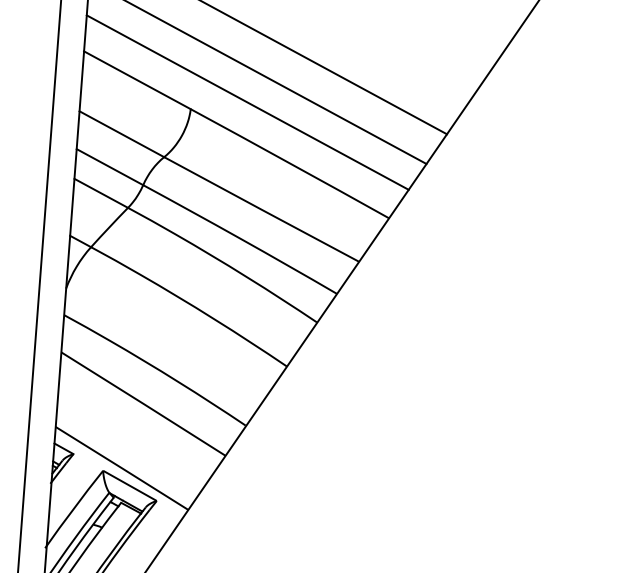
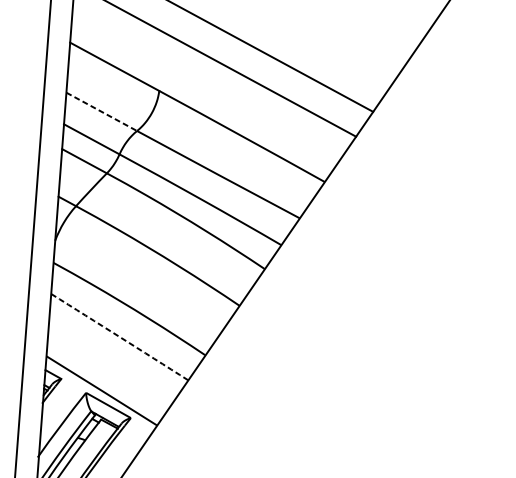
line: (247, 102) -> (206, 85), removed
line: (122, 134) -> (102, 112), solid -> dashed
arc: (143, 403) -> (119, 336), solid -> dashed

